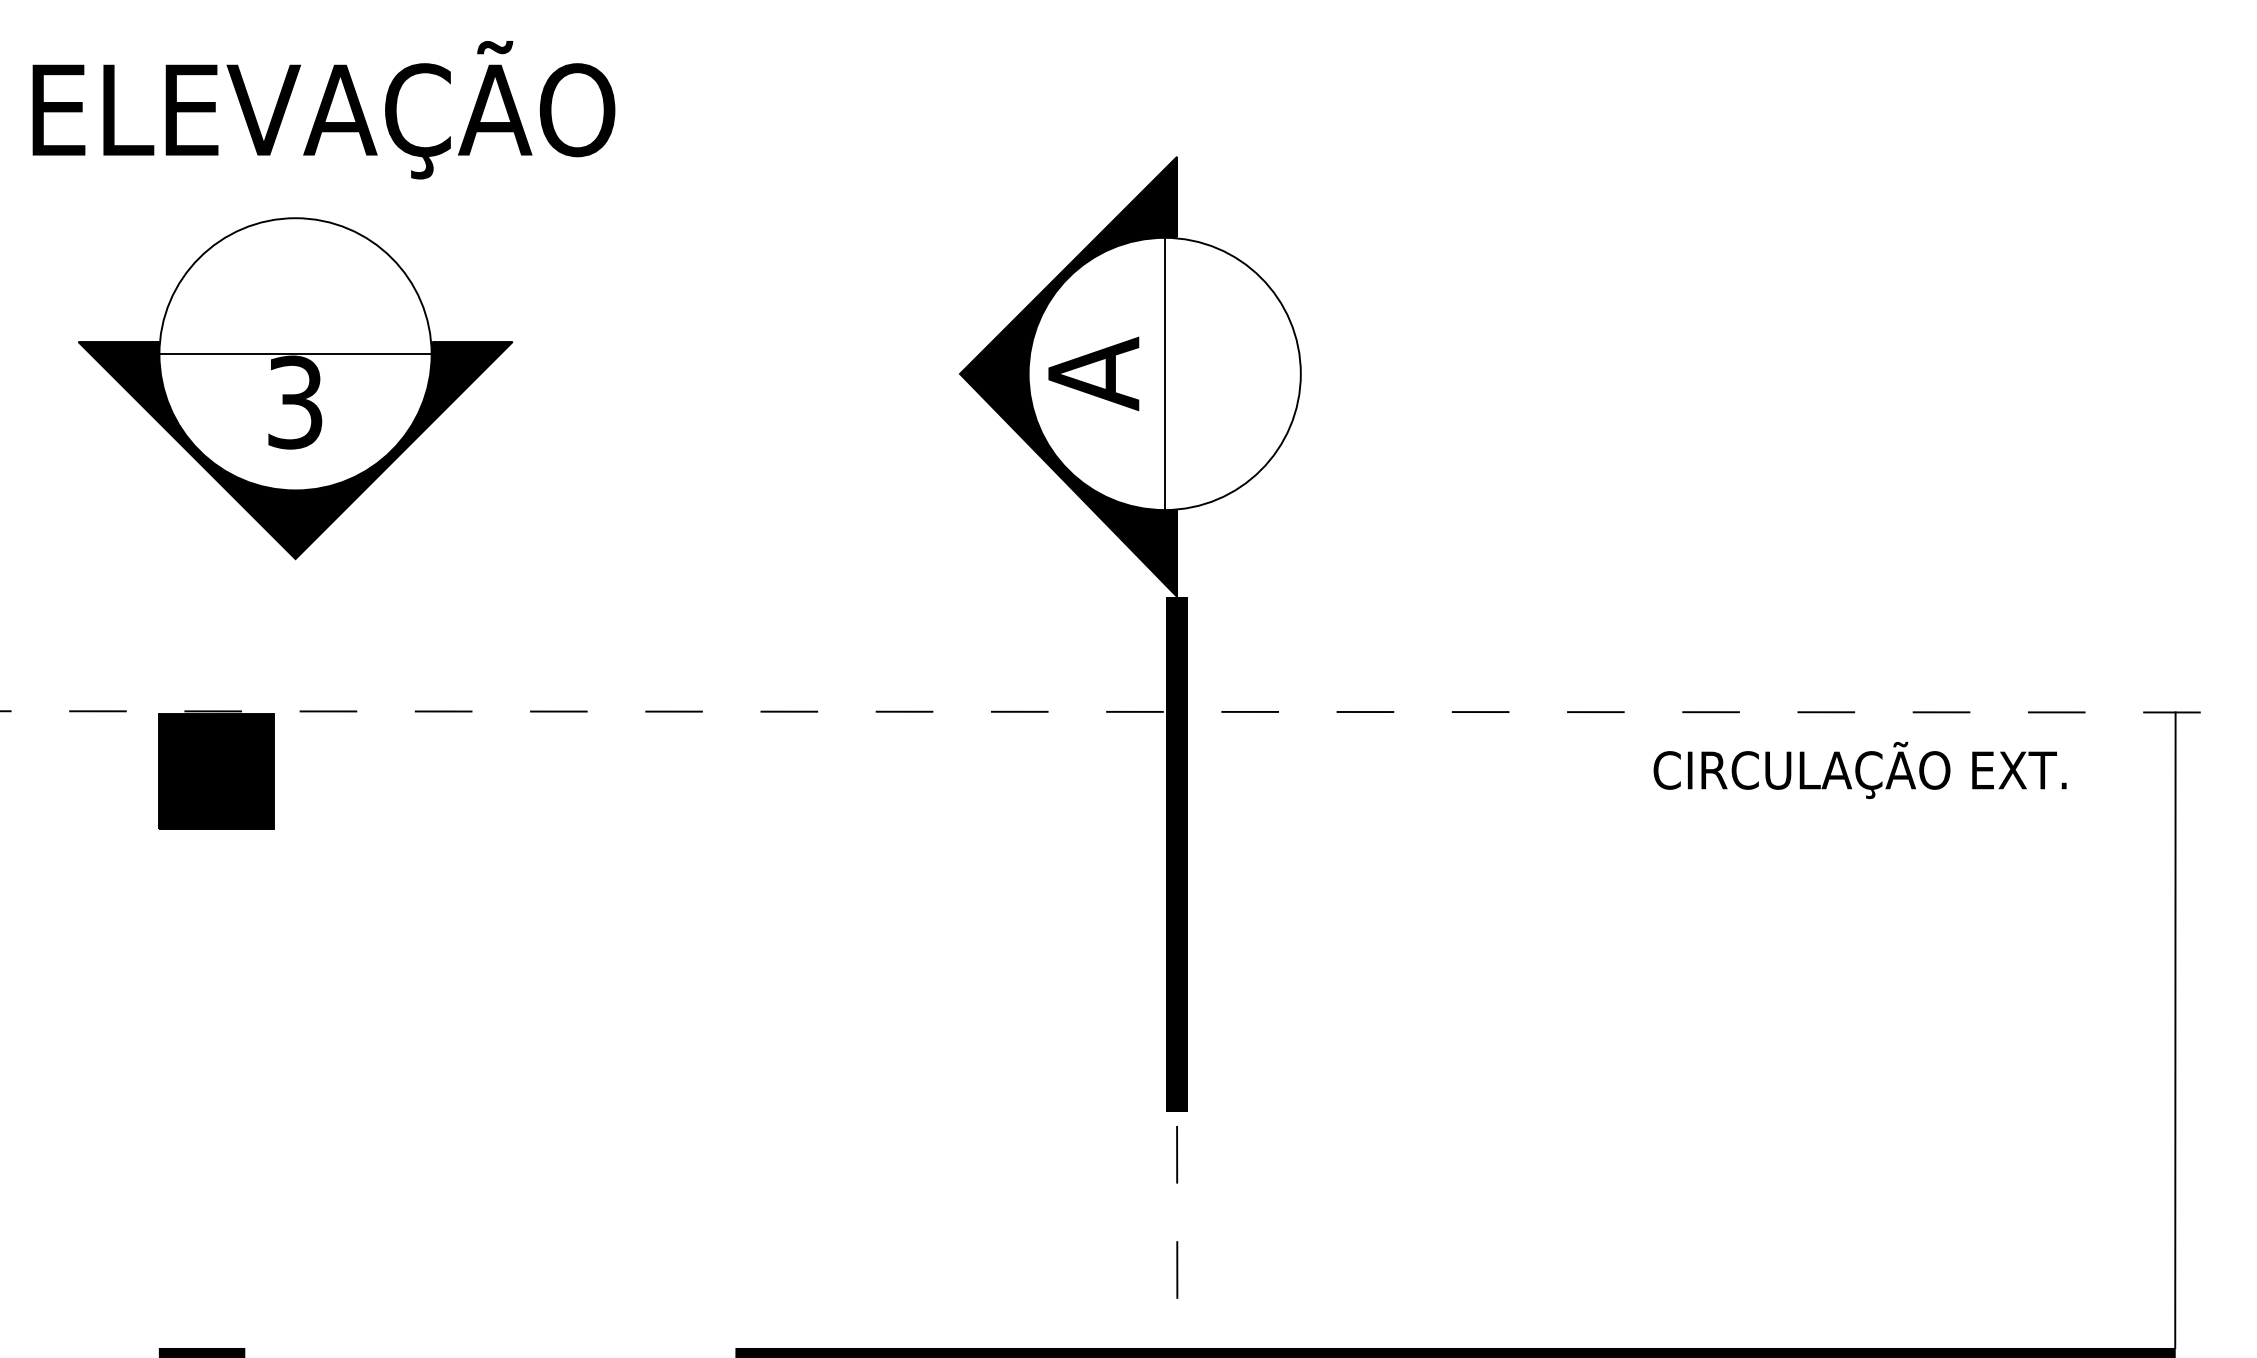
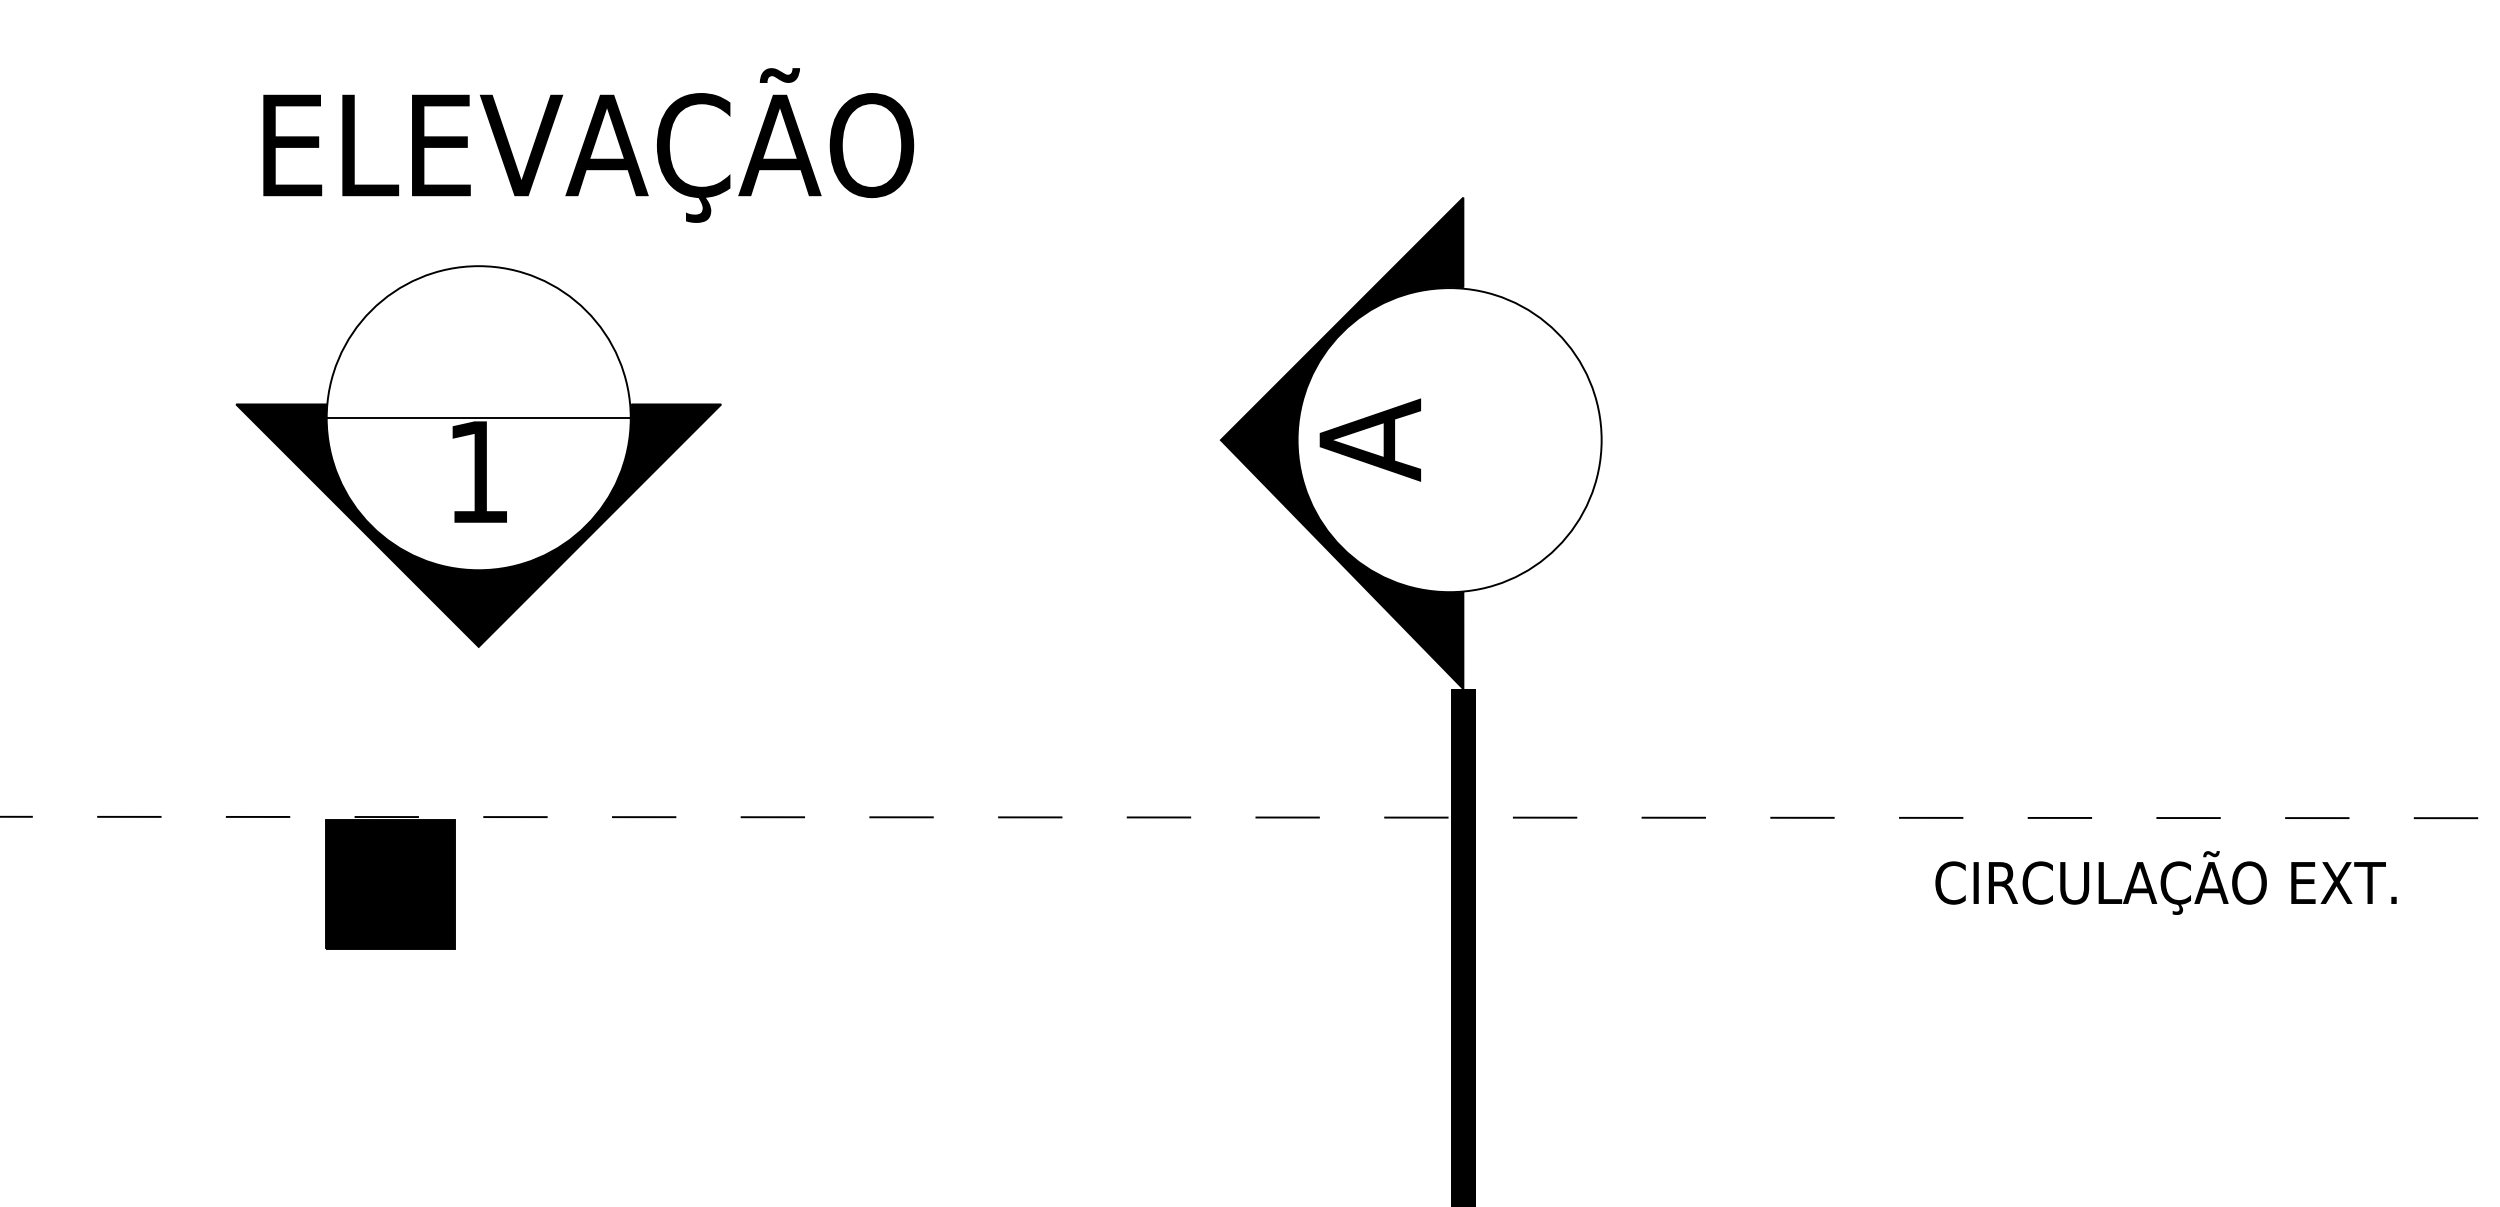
text: (323, 110) -> (588, 145), moved
line: (1164, 373) -> (1449, 439), removed
text: (295, 402) -> (478, 472), 3 -> 1
text: (1859, 769) -> (2165, 881), moved

